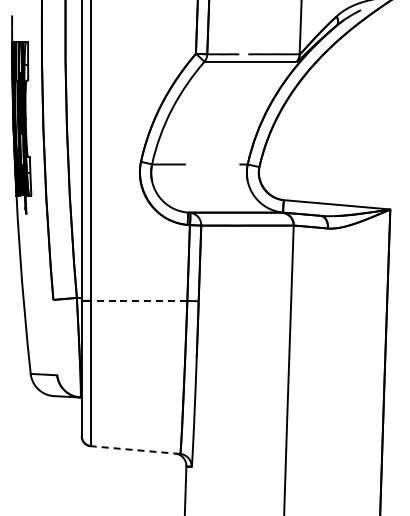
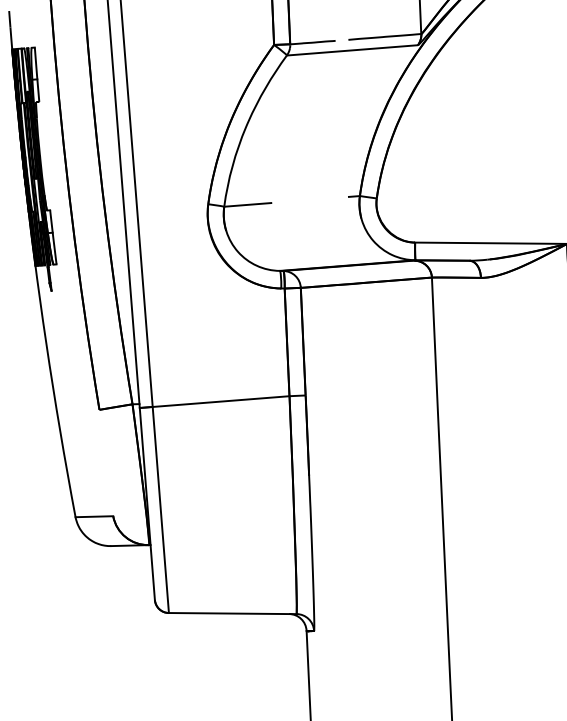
line: (138, 300) -> (220, 401), dashed -> solid
line: (135, 450) -> (232, 614), dashed -> solid

